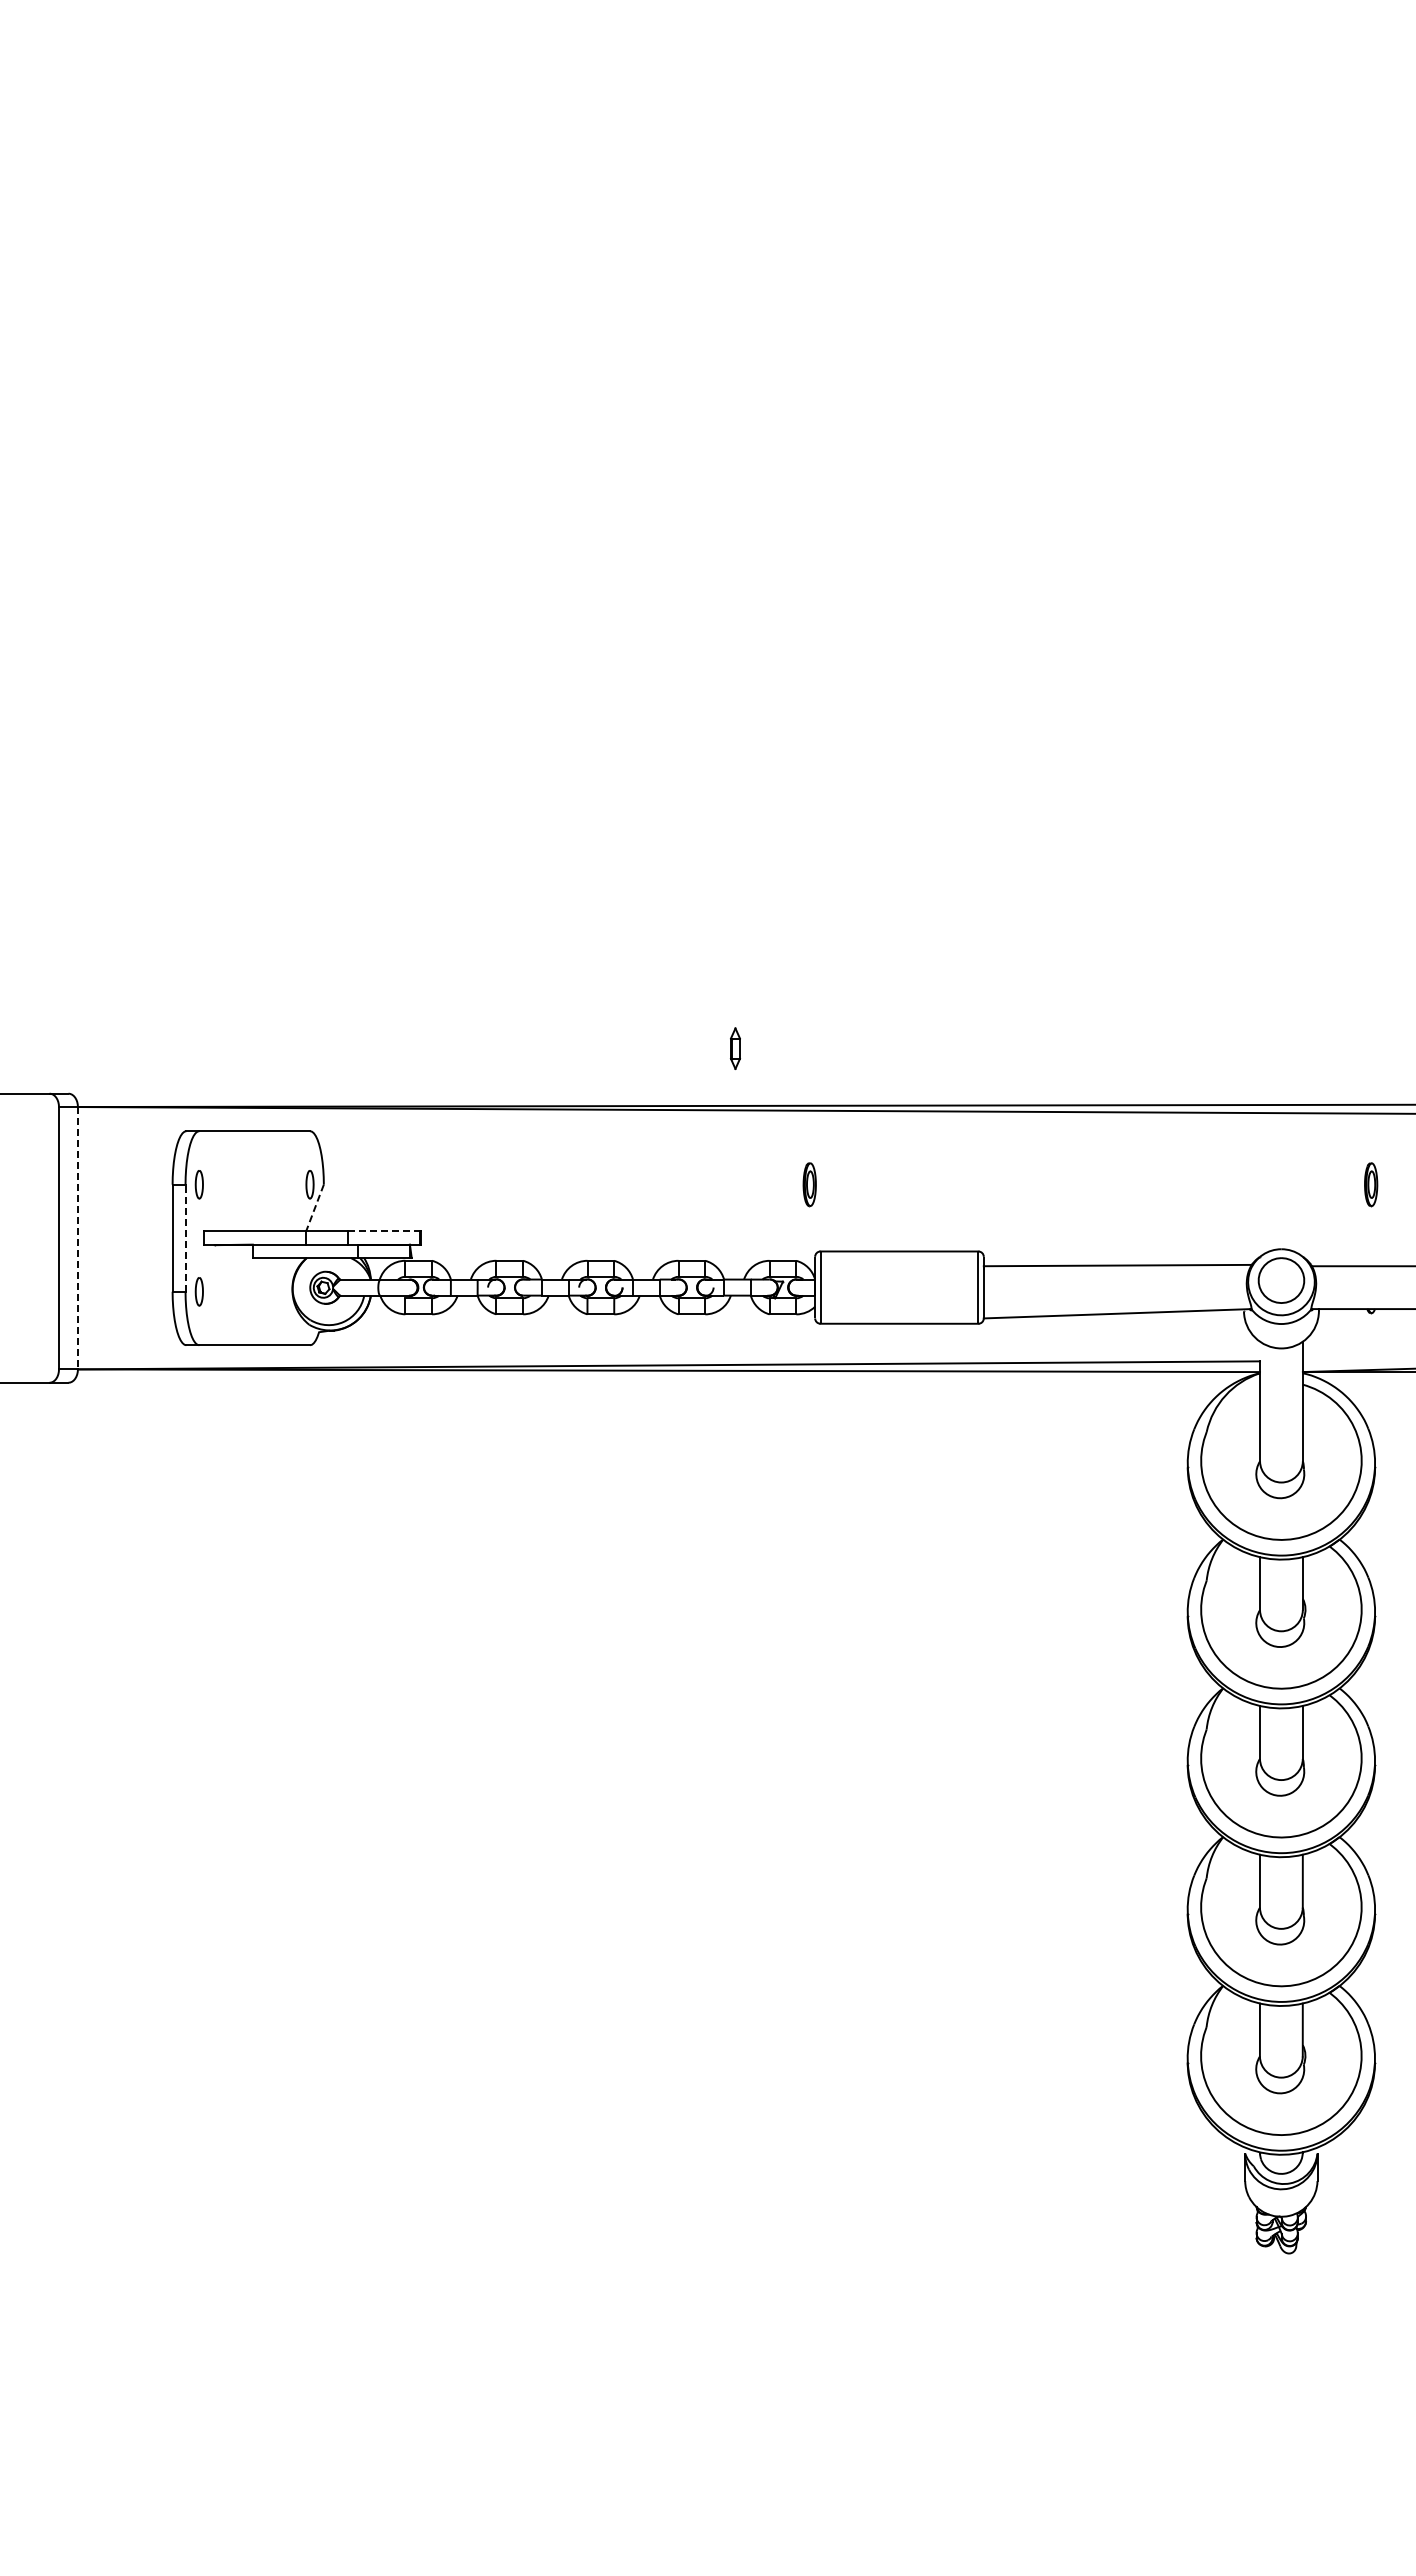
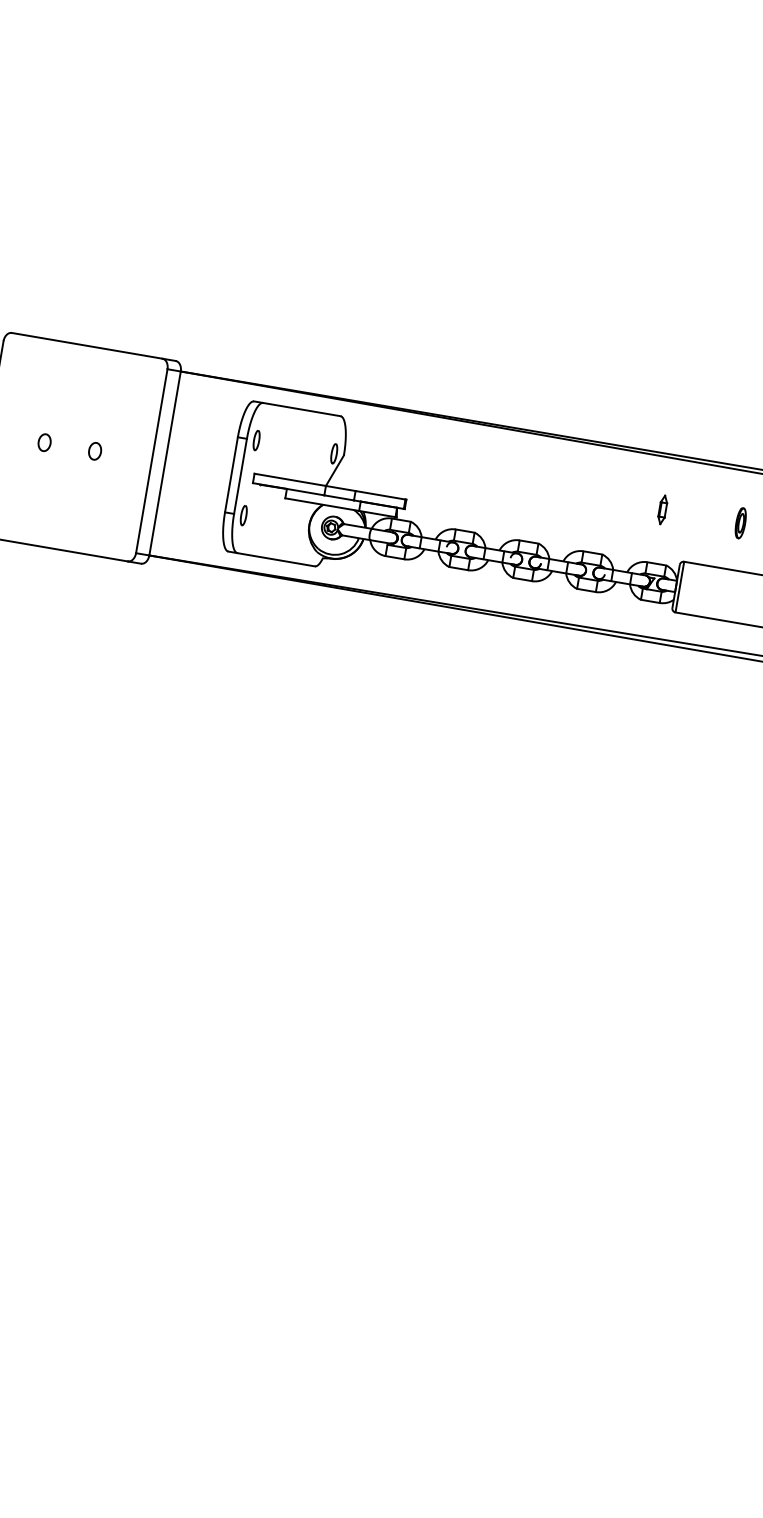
part: (734, 1048) -> (662, 509), moved
part: (809, 1184) -> (740, 523), moved
line: (315, 1207) -> (335, 470), dashed -> solid
line: (384, 1231) -> (380, 495), dashed -> solid
line: (77, 1238) -> (164, 463), dashed -> solid
line: (185, 1238) -> (240, 476), dashed -> solid

